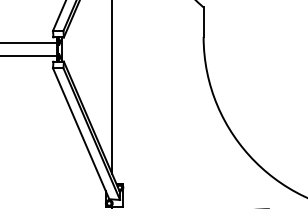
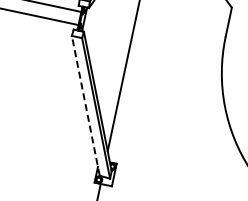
line: (80, 133) -> (85, 105), solid -> dashed

